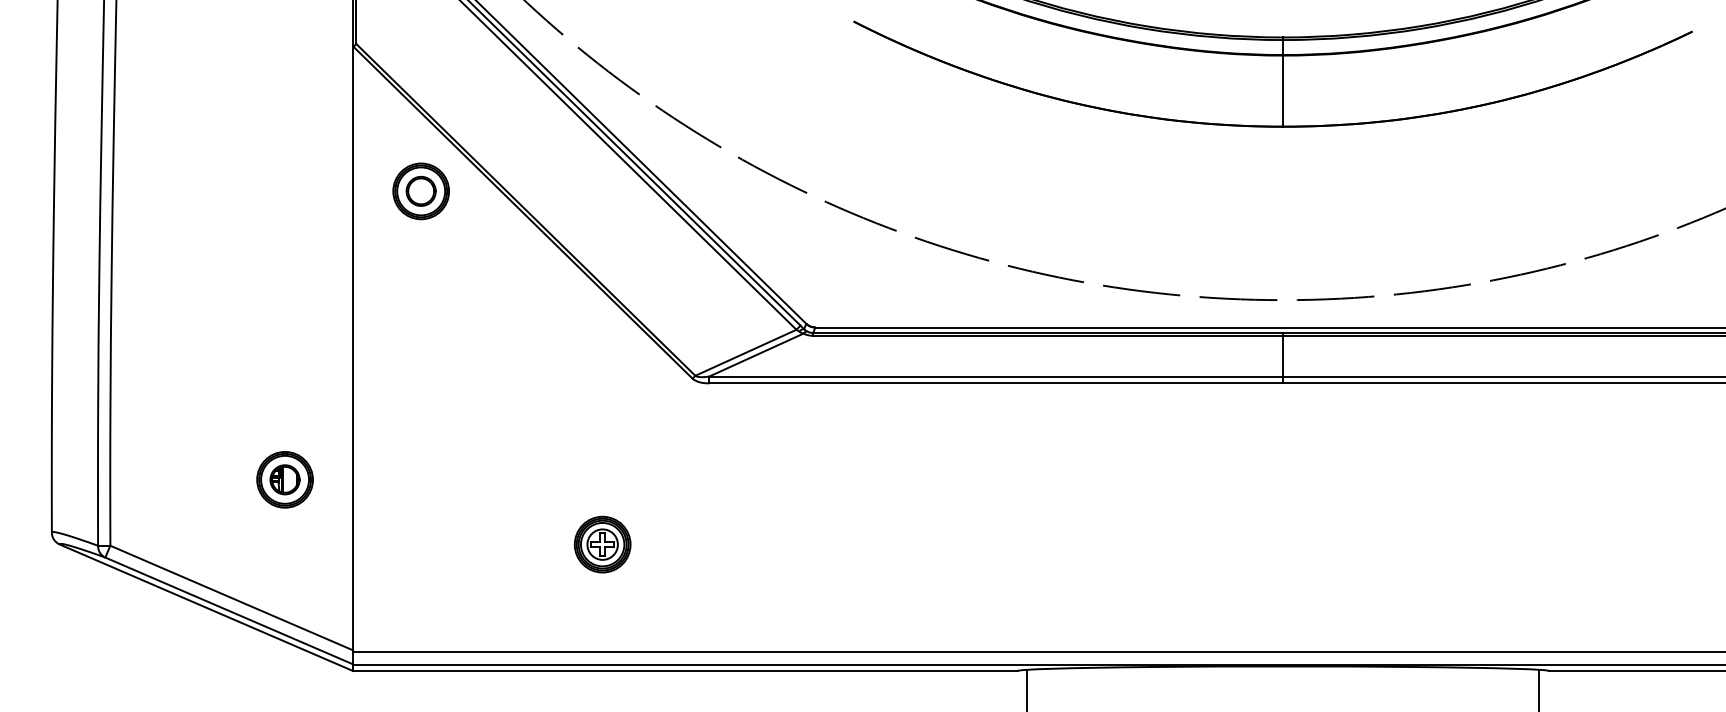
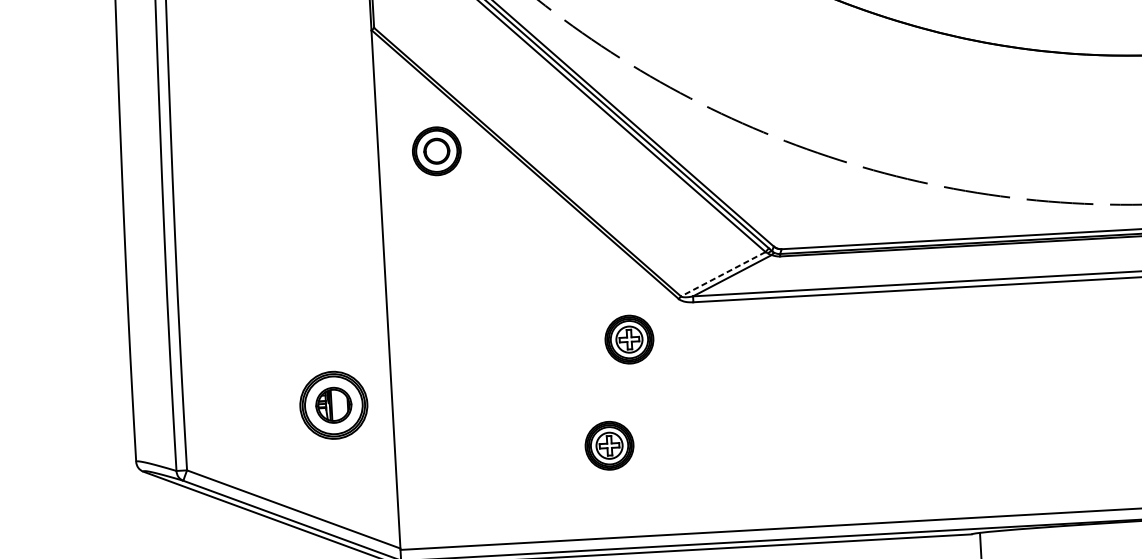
line: (745, 352) -> (722, 274), solid -> dashed
part: (632, 422) -> (629, 339), added
part: (284, 479) -> (333, 405), size x1.4

